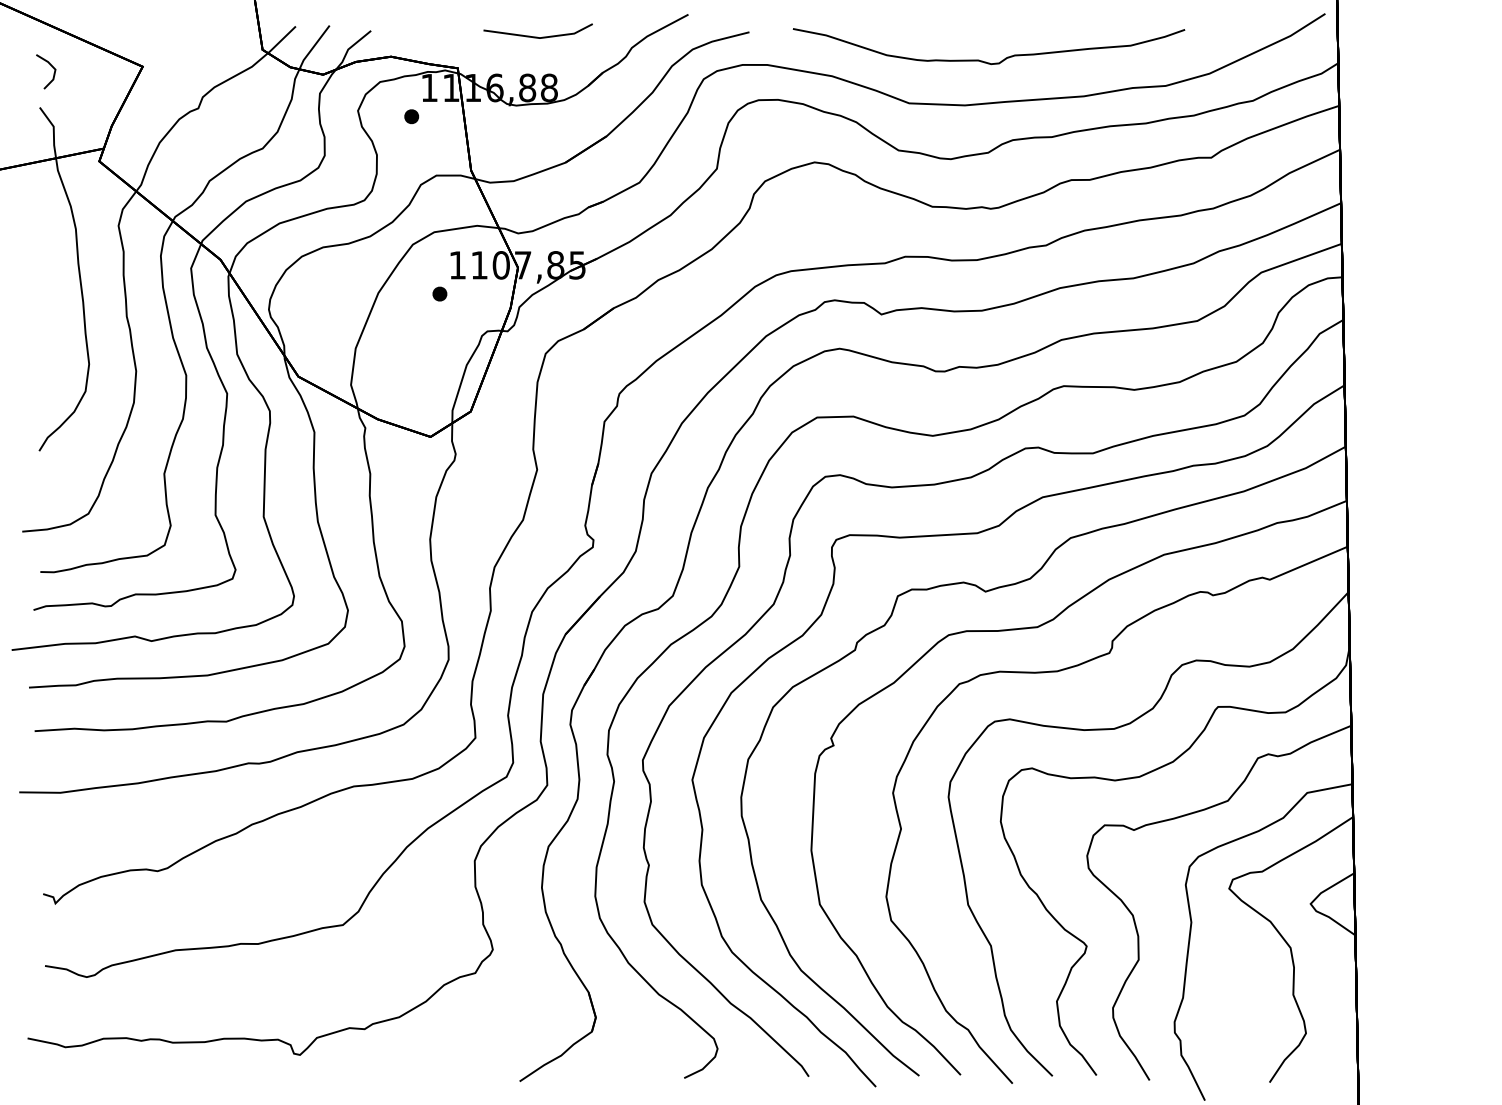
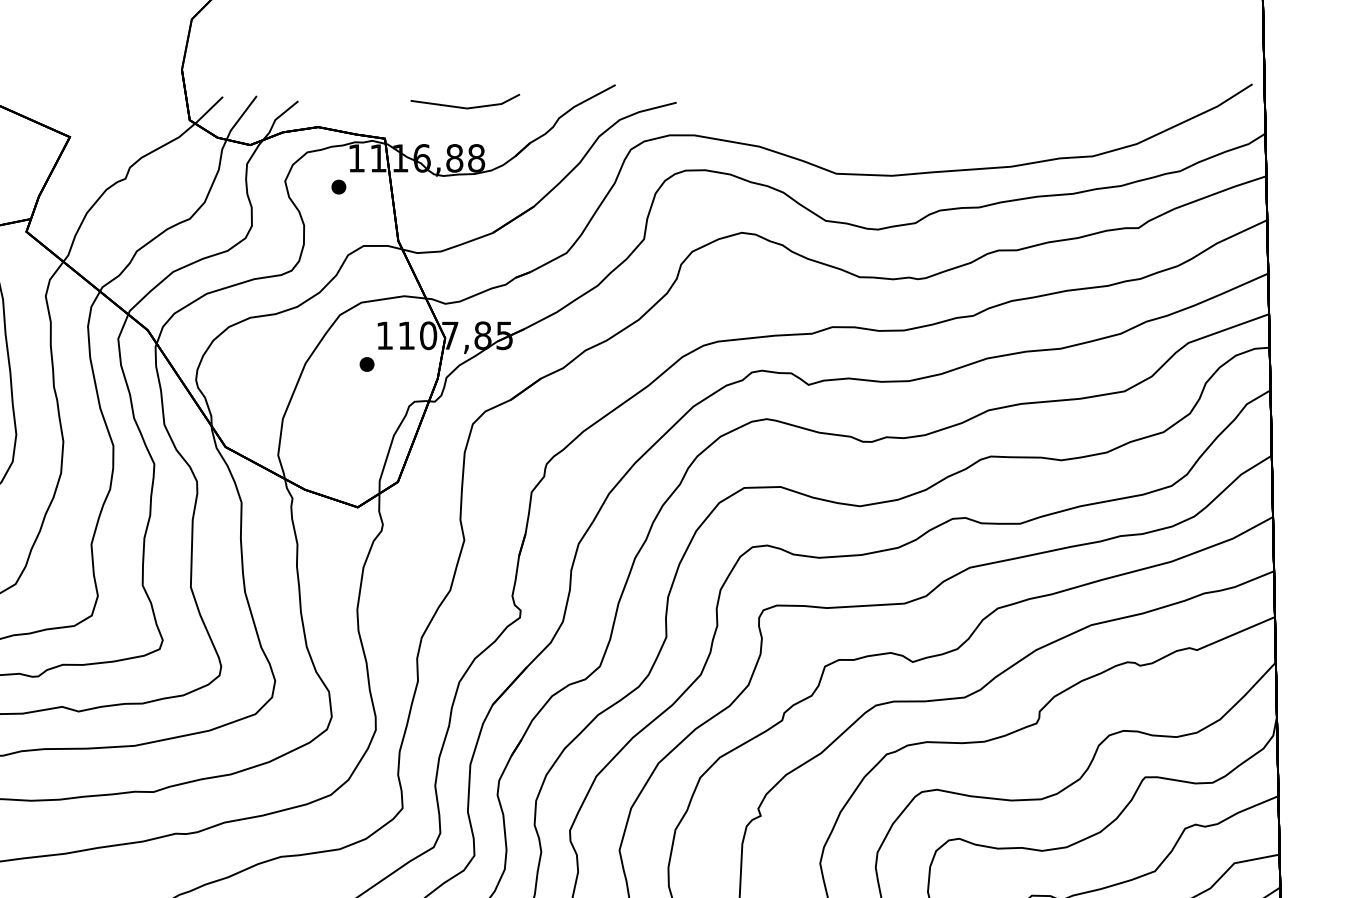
curve: (986, 61) -> (913, 131), removed

